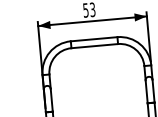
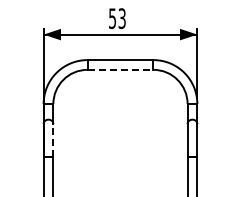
line: (94, 45) -> (120, 69), solid -> dashed
line: (51, 99) -> (53, 139), solid -> dashed

